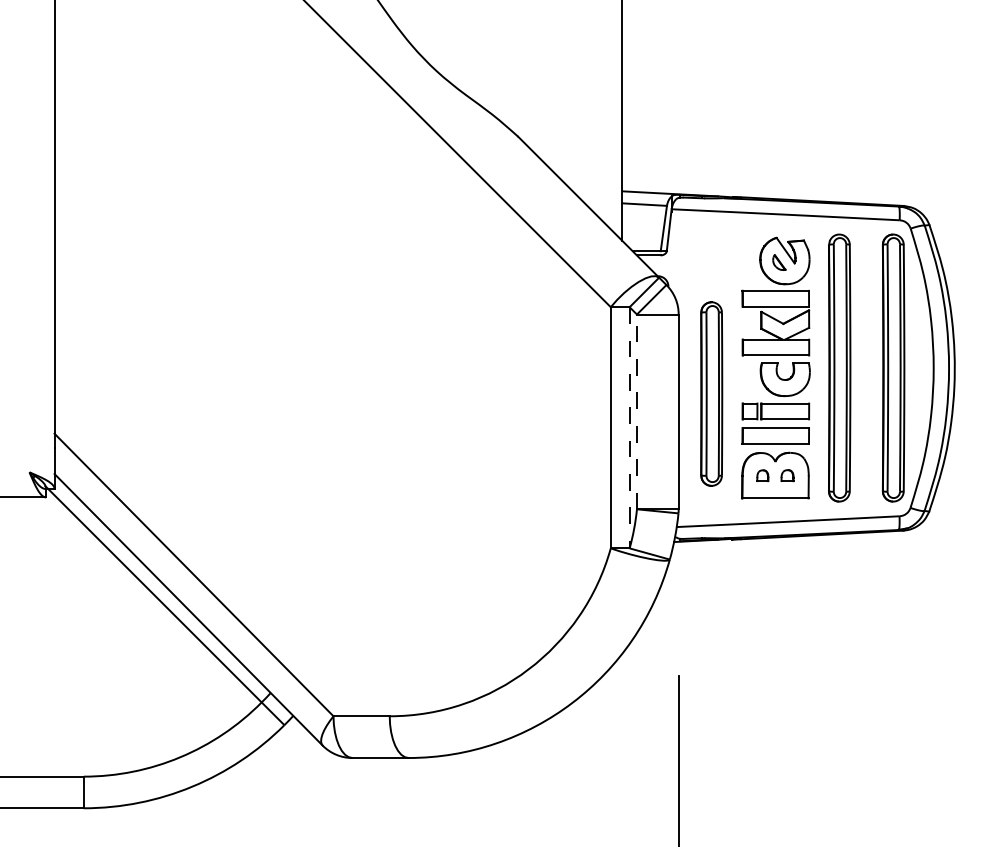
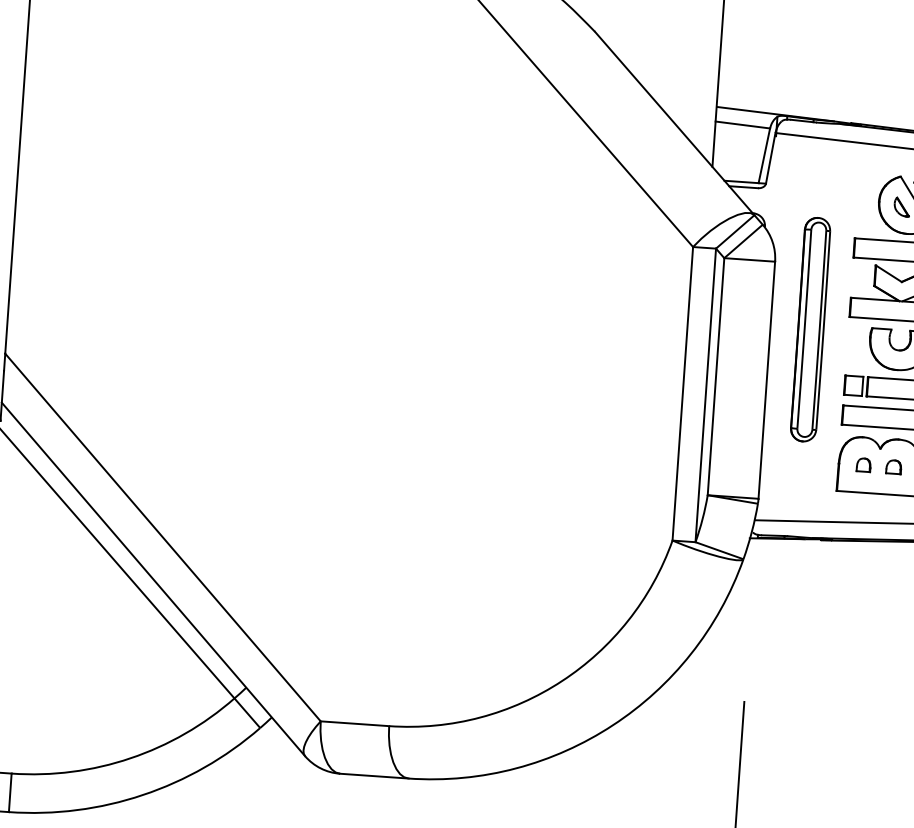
part: (711, 393) -> (810, 328), moved
line: (636, 411) -> (715, 376), dashed -> solid
line: (629, 427) -> (705, 395), dashed -> solid

